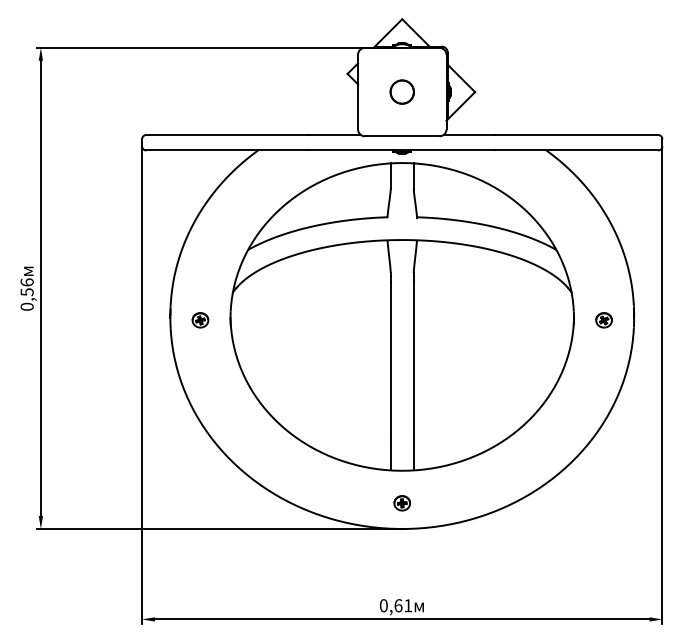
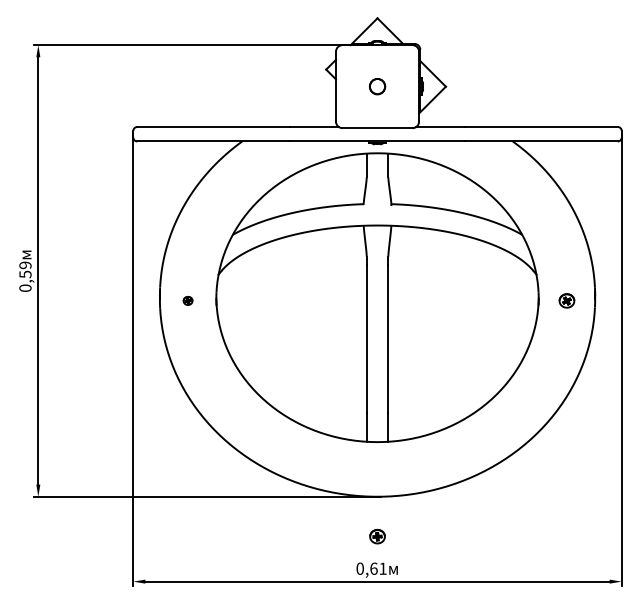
circle: (402, 91) -> (377, 86), size x0.7
text: (27, 282) -> (25, 265), 0,56 -> 0,59
part: (199, 319) -> (187, 300), size x0.6
part: (402, 503) -> (377, 536), moved

